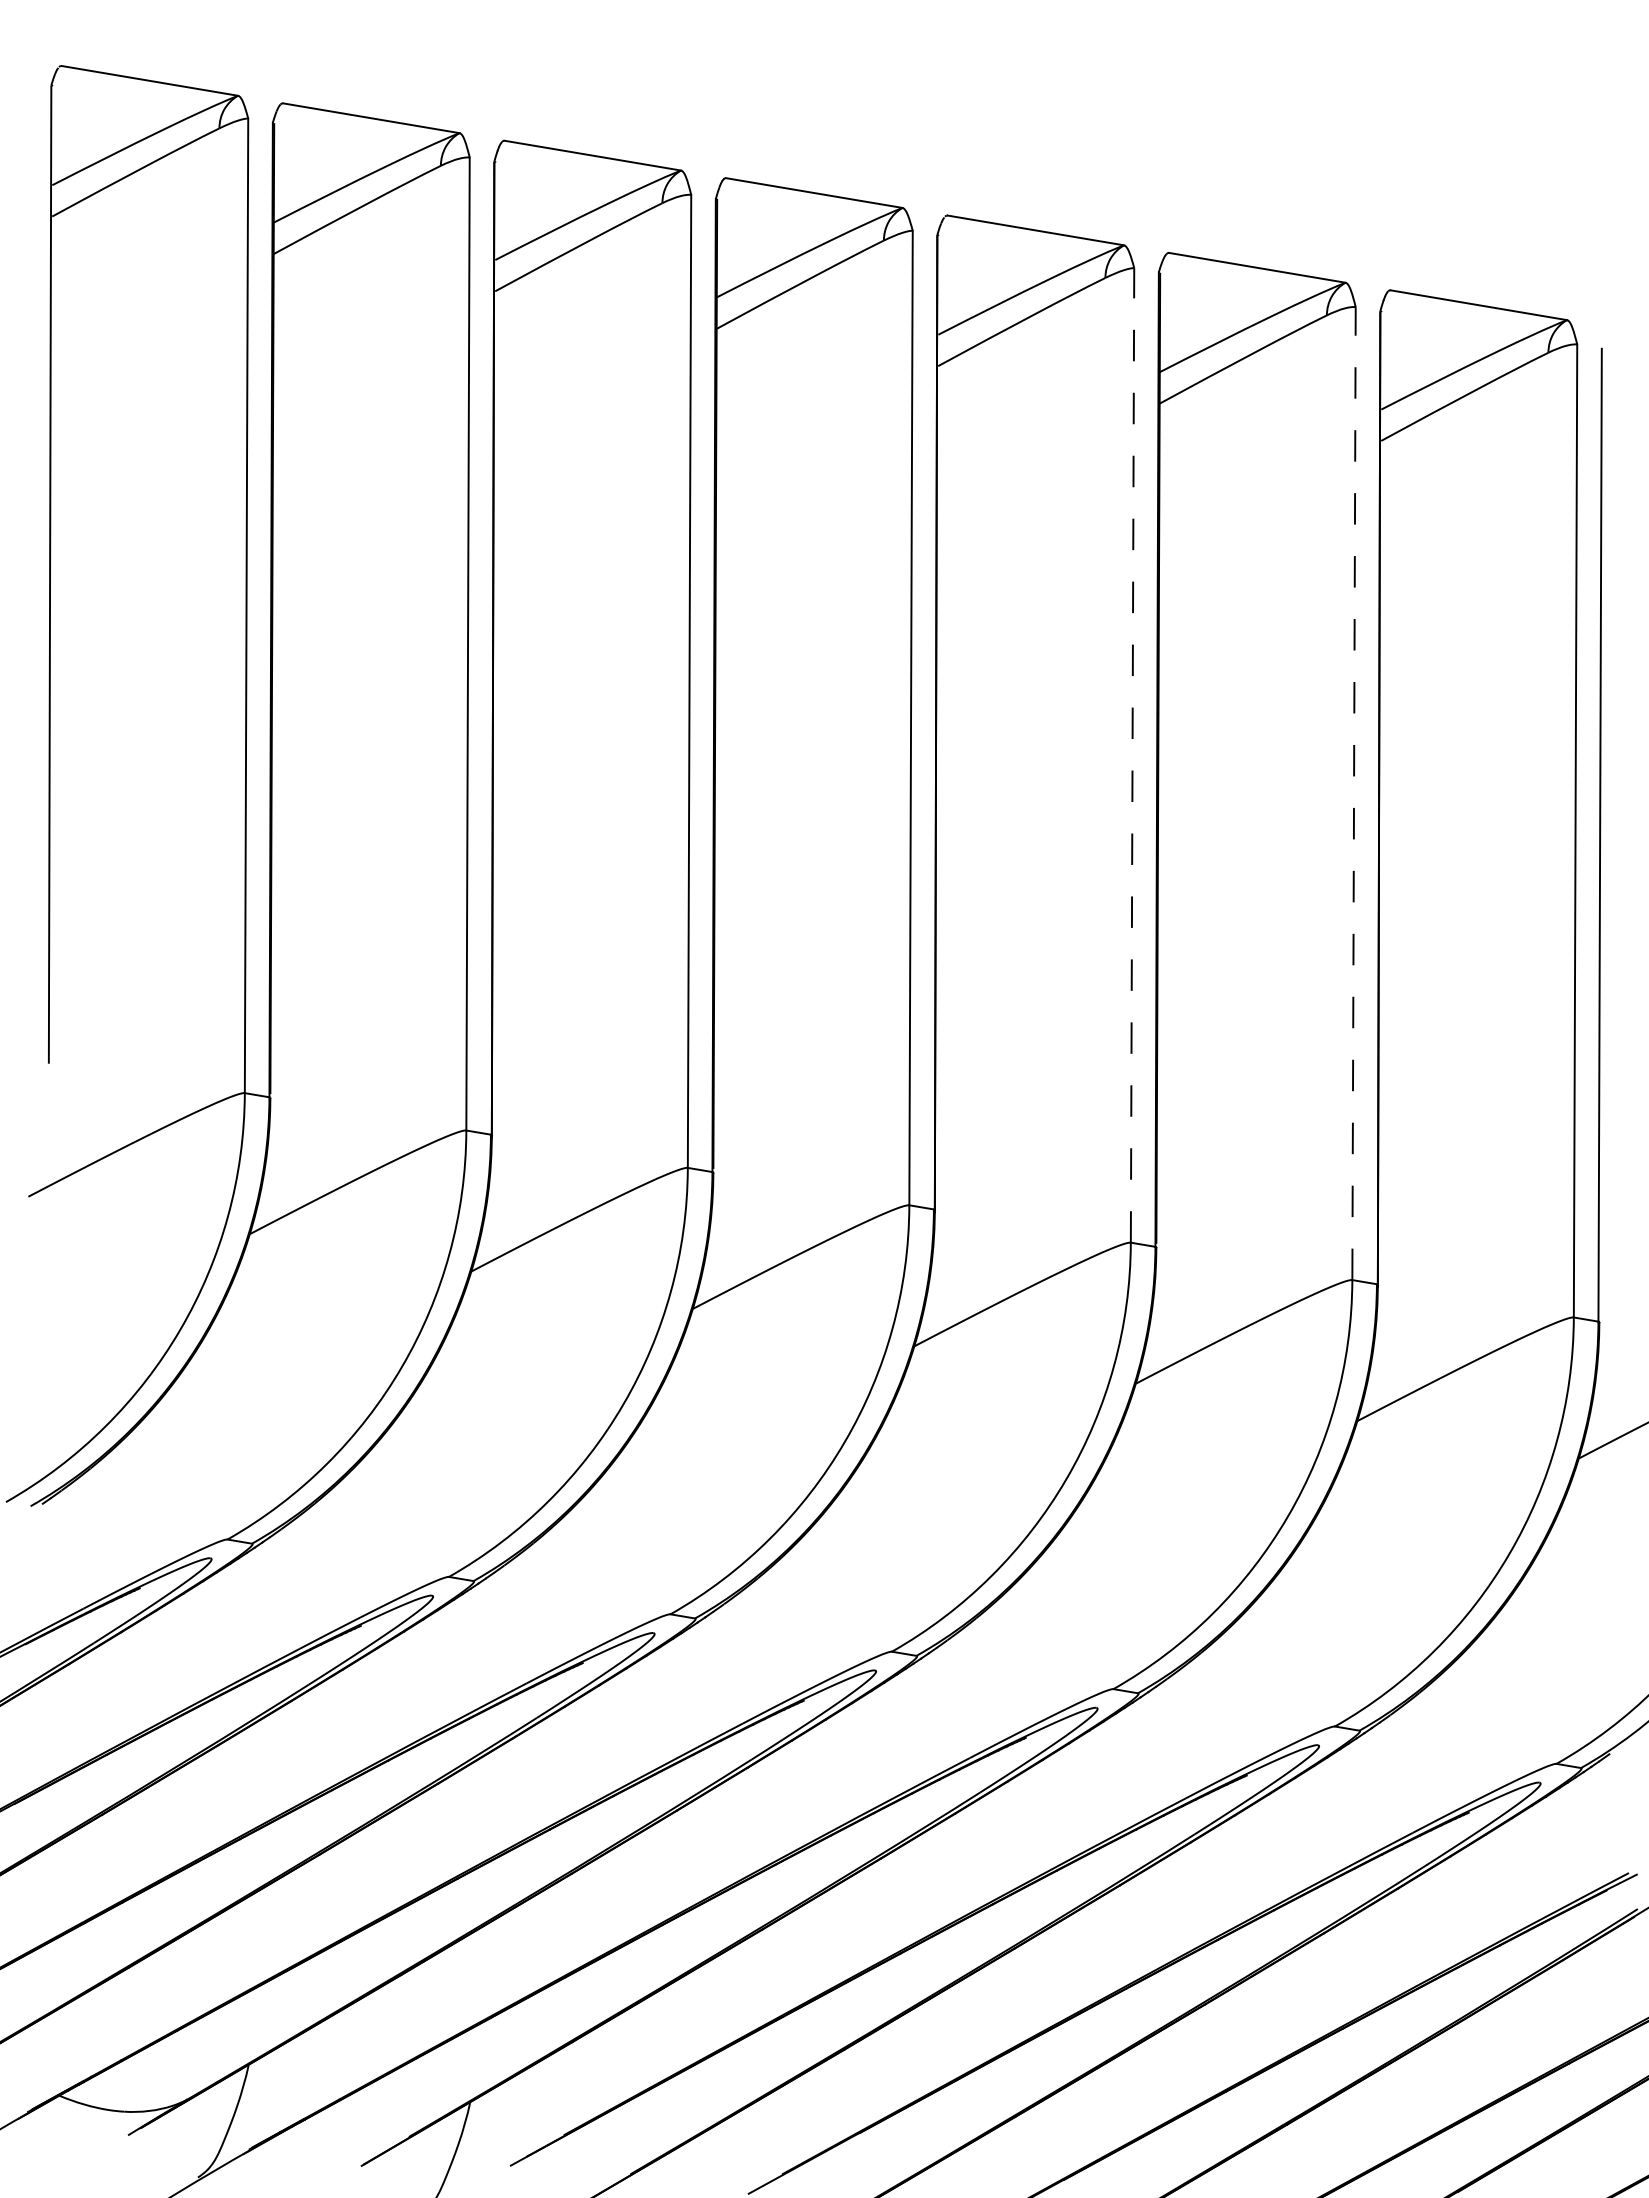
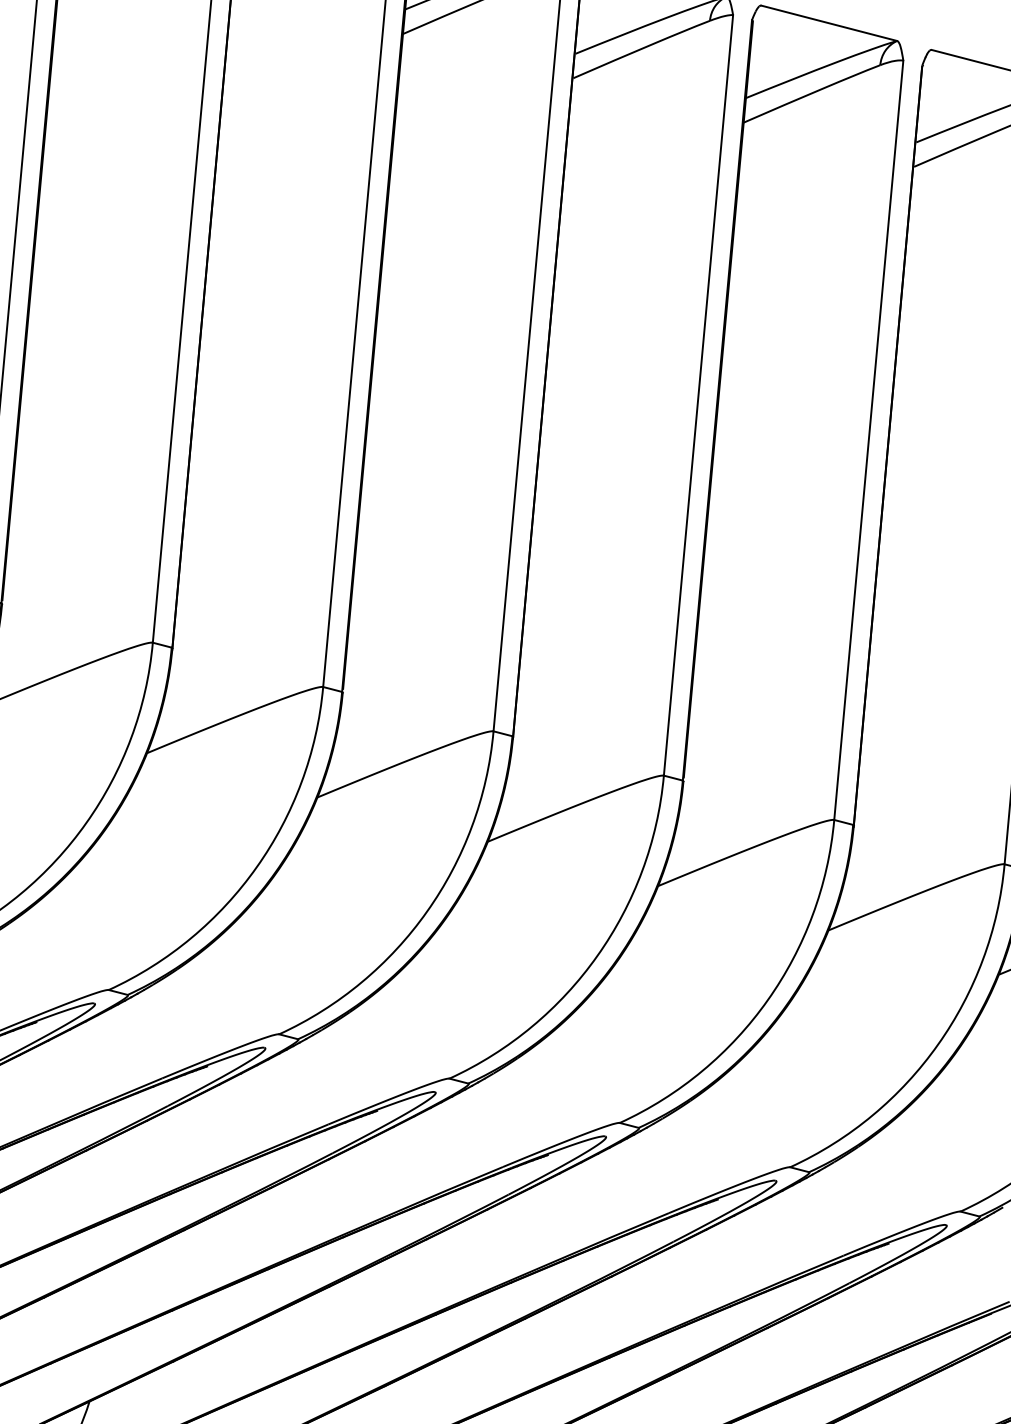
line: (1132, 754) -> (698, 394), dashed -> solid
line: (1354, 793) -> (869, 440), dashed -> solid

